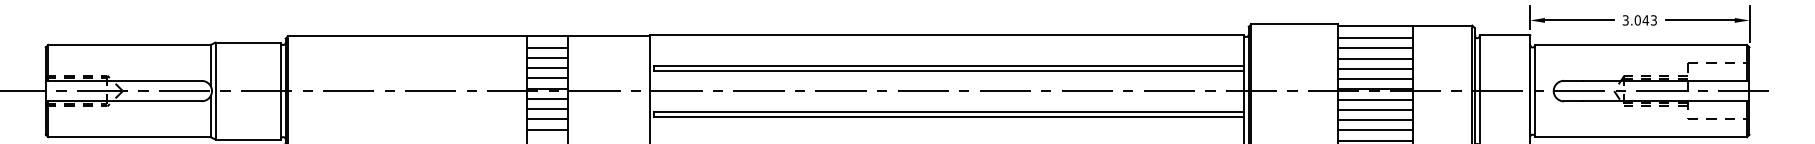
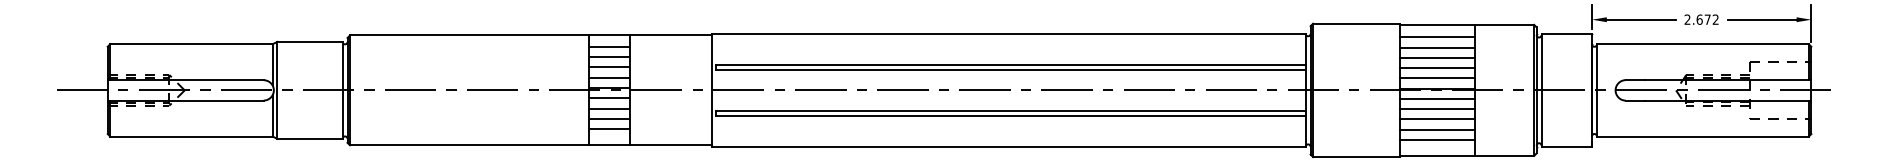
text: (1639, 20) -> (1701, 19), 3.043 -> 2.672

